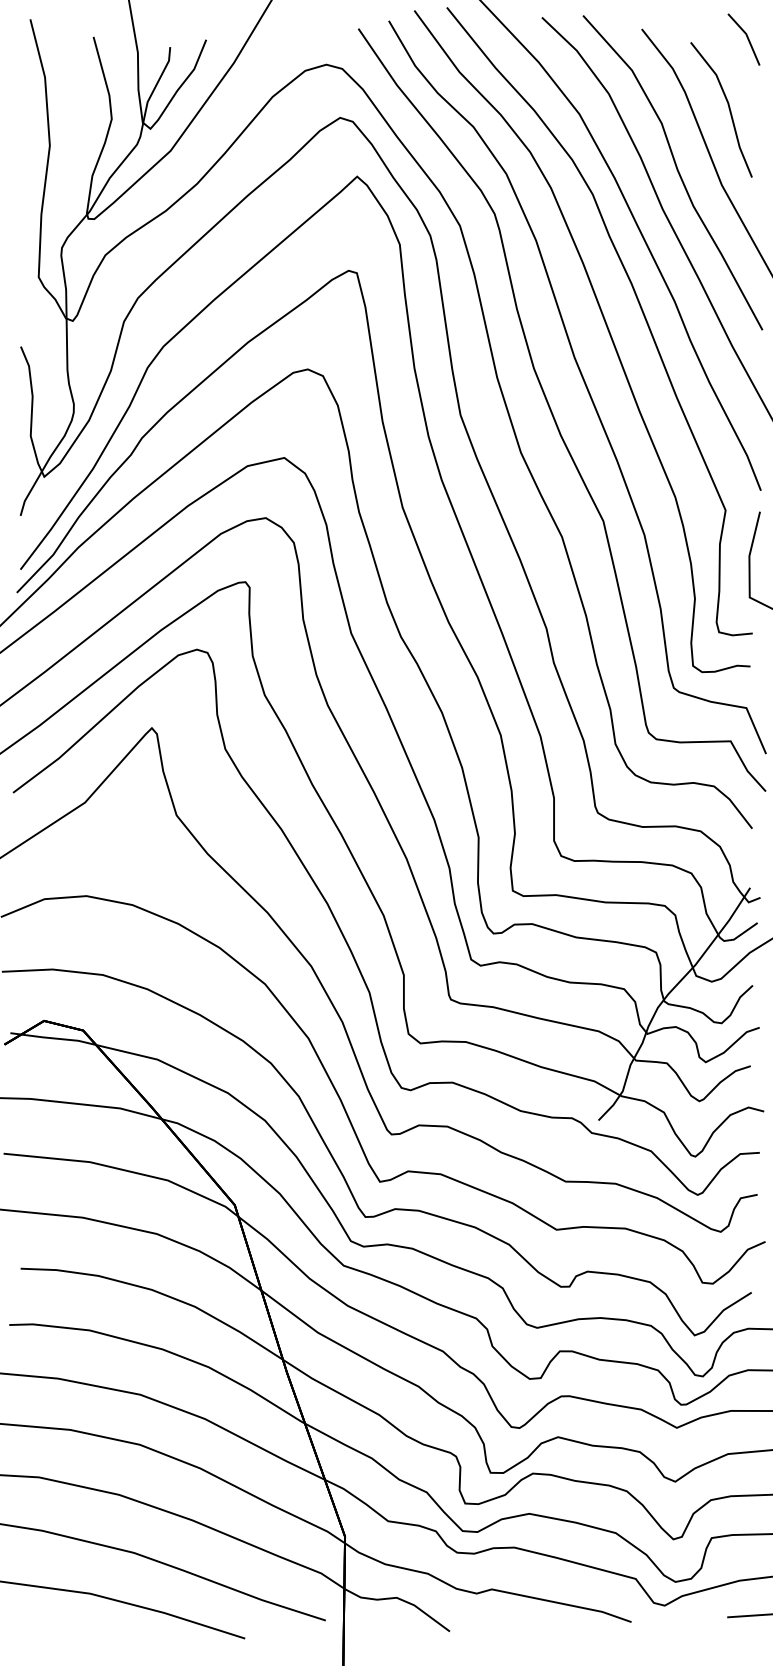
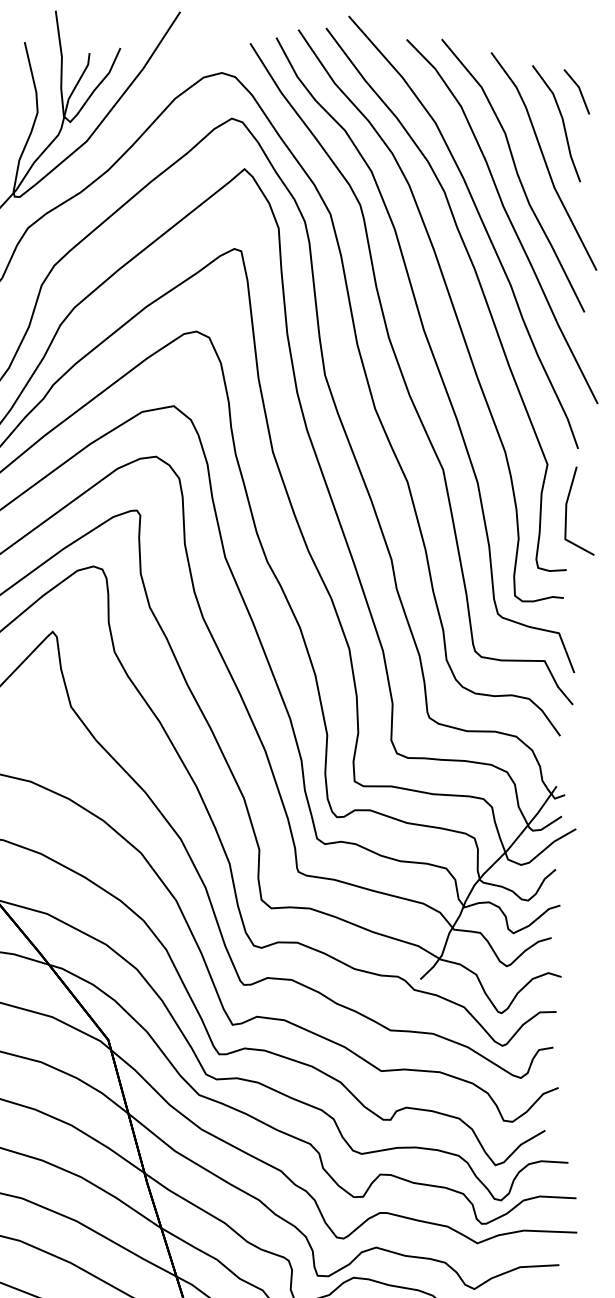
part: (743, 39) -> (576, 91), moved

